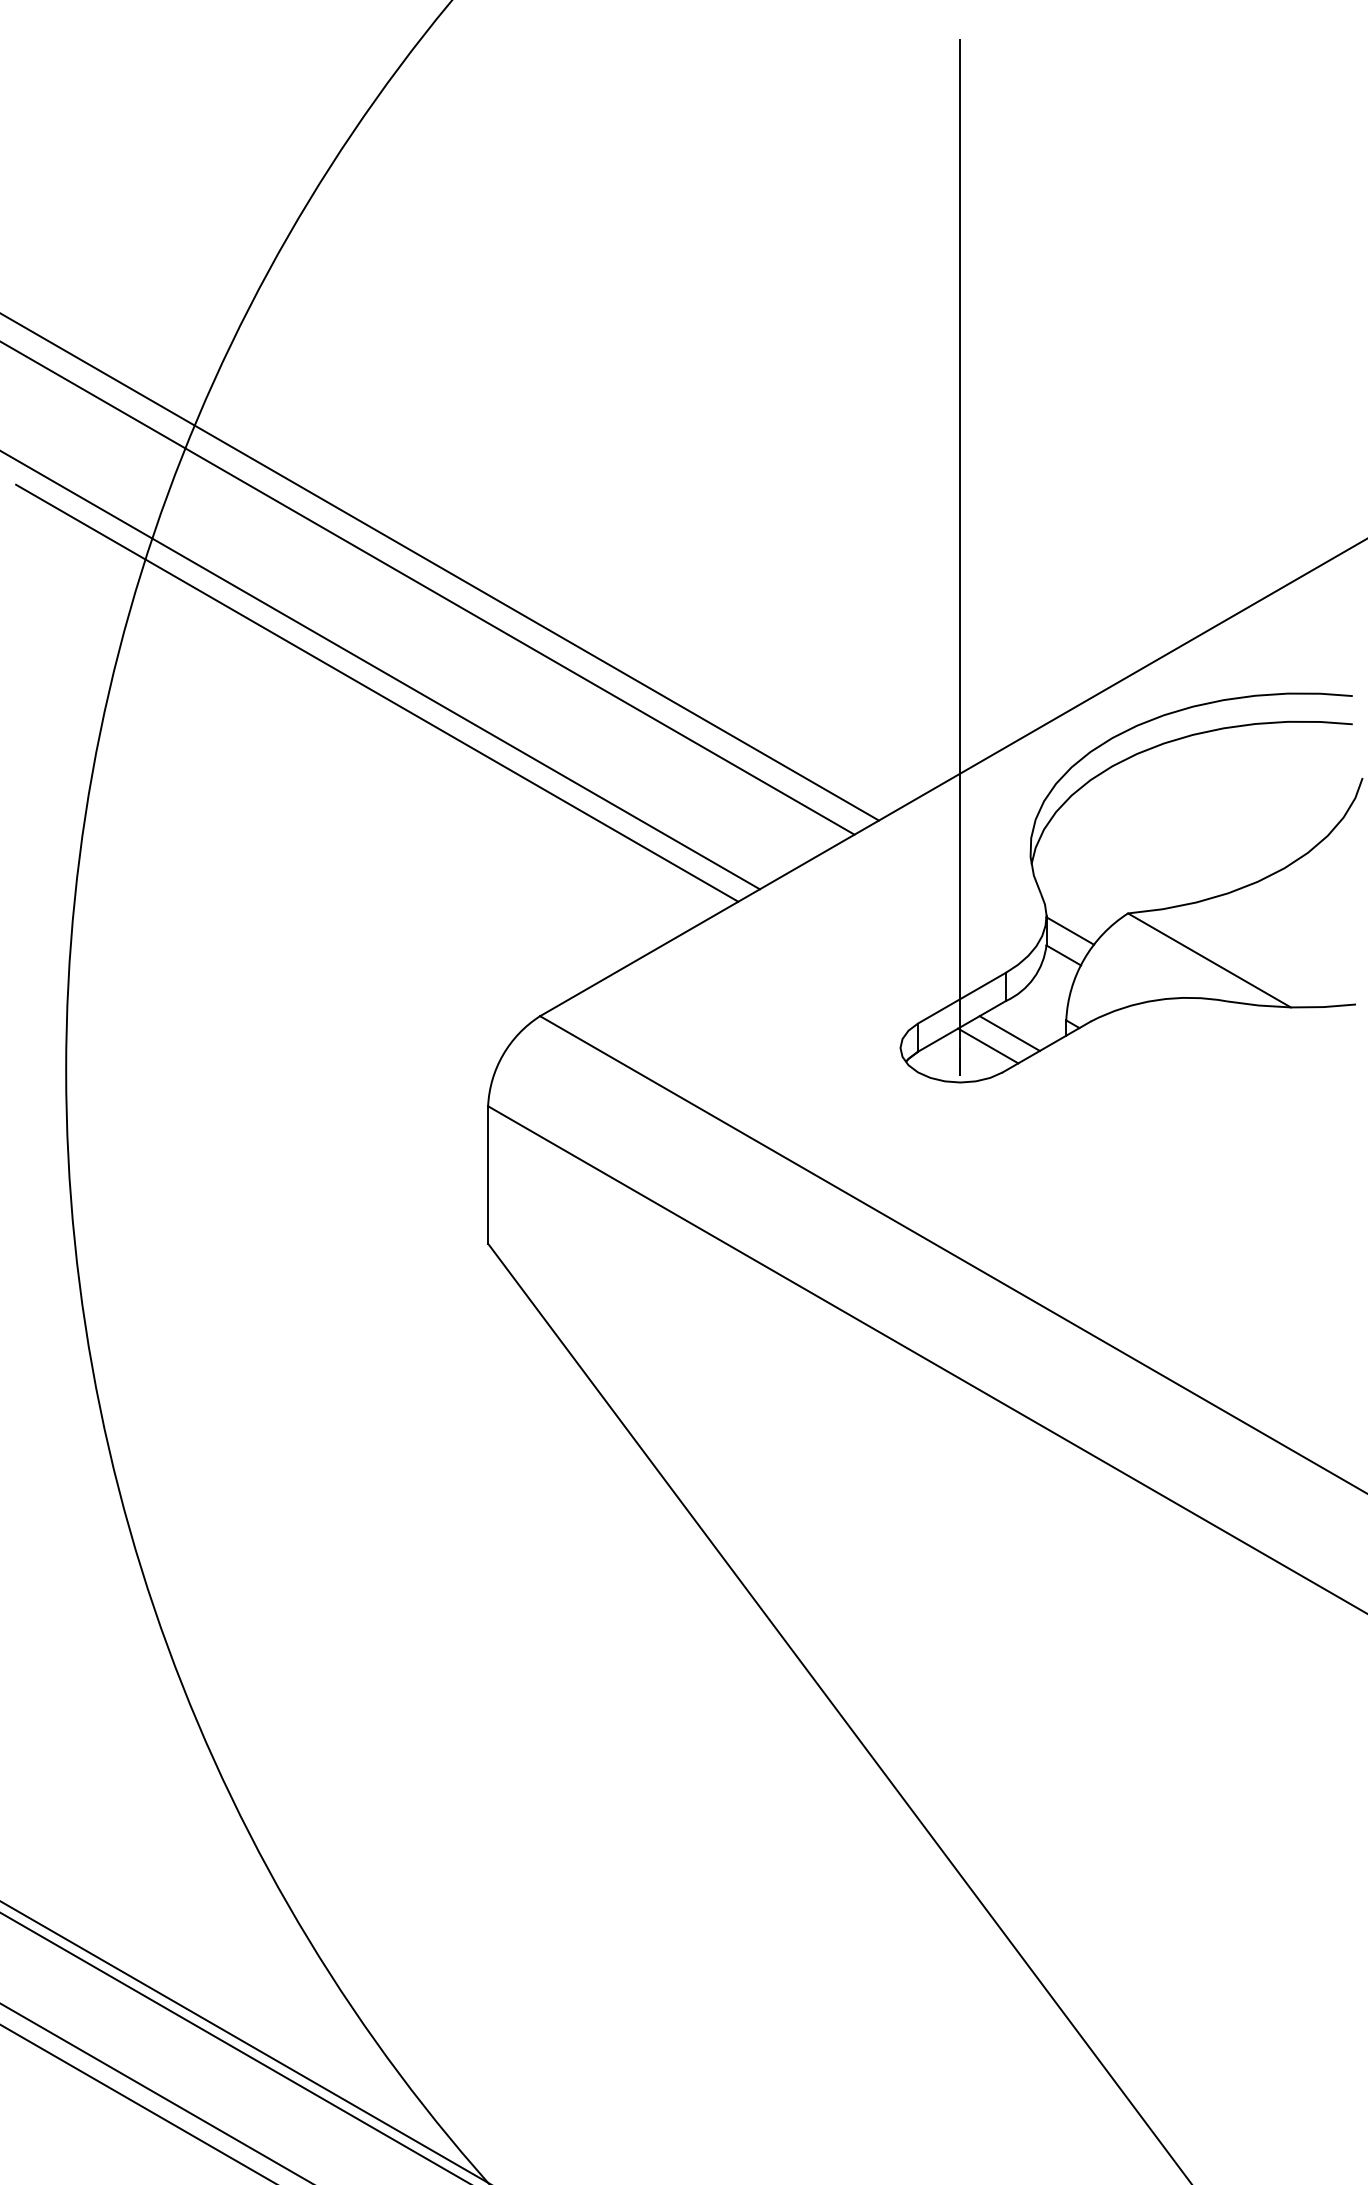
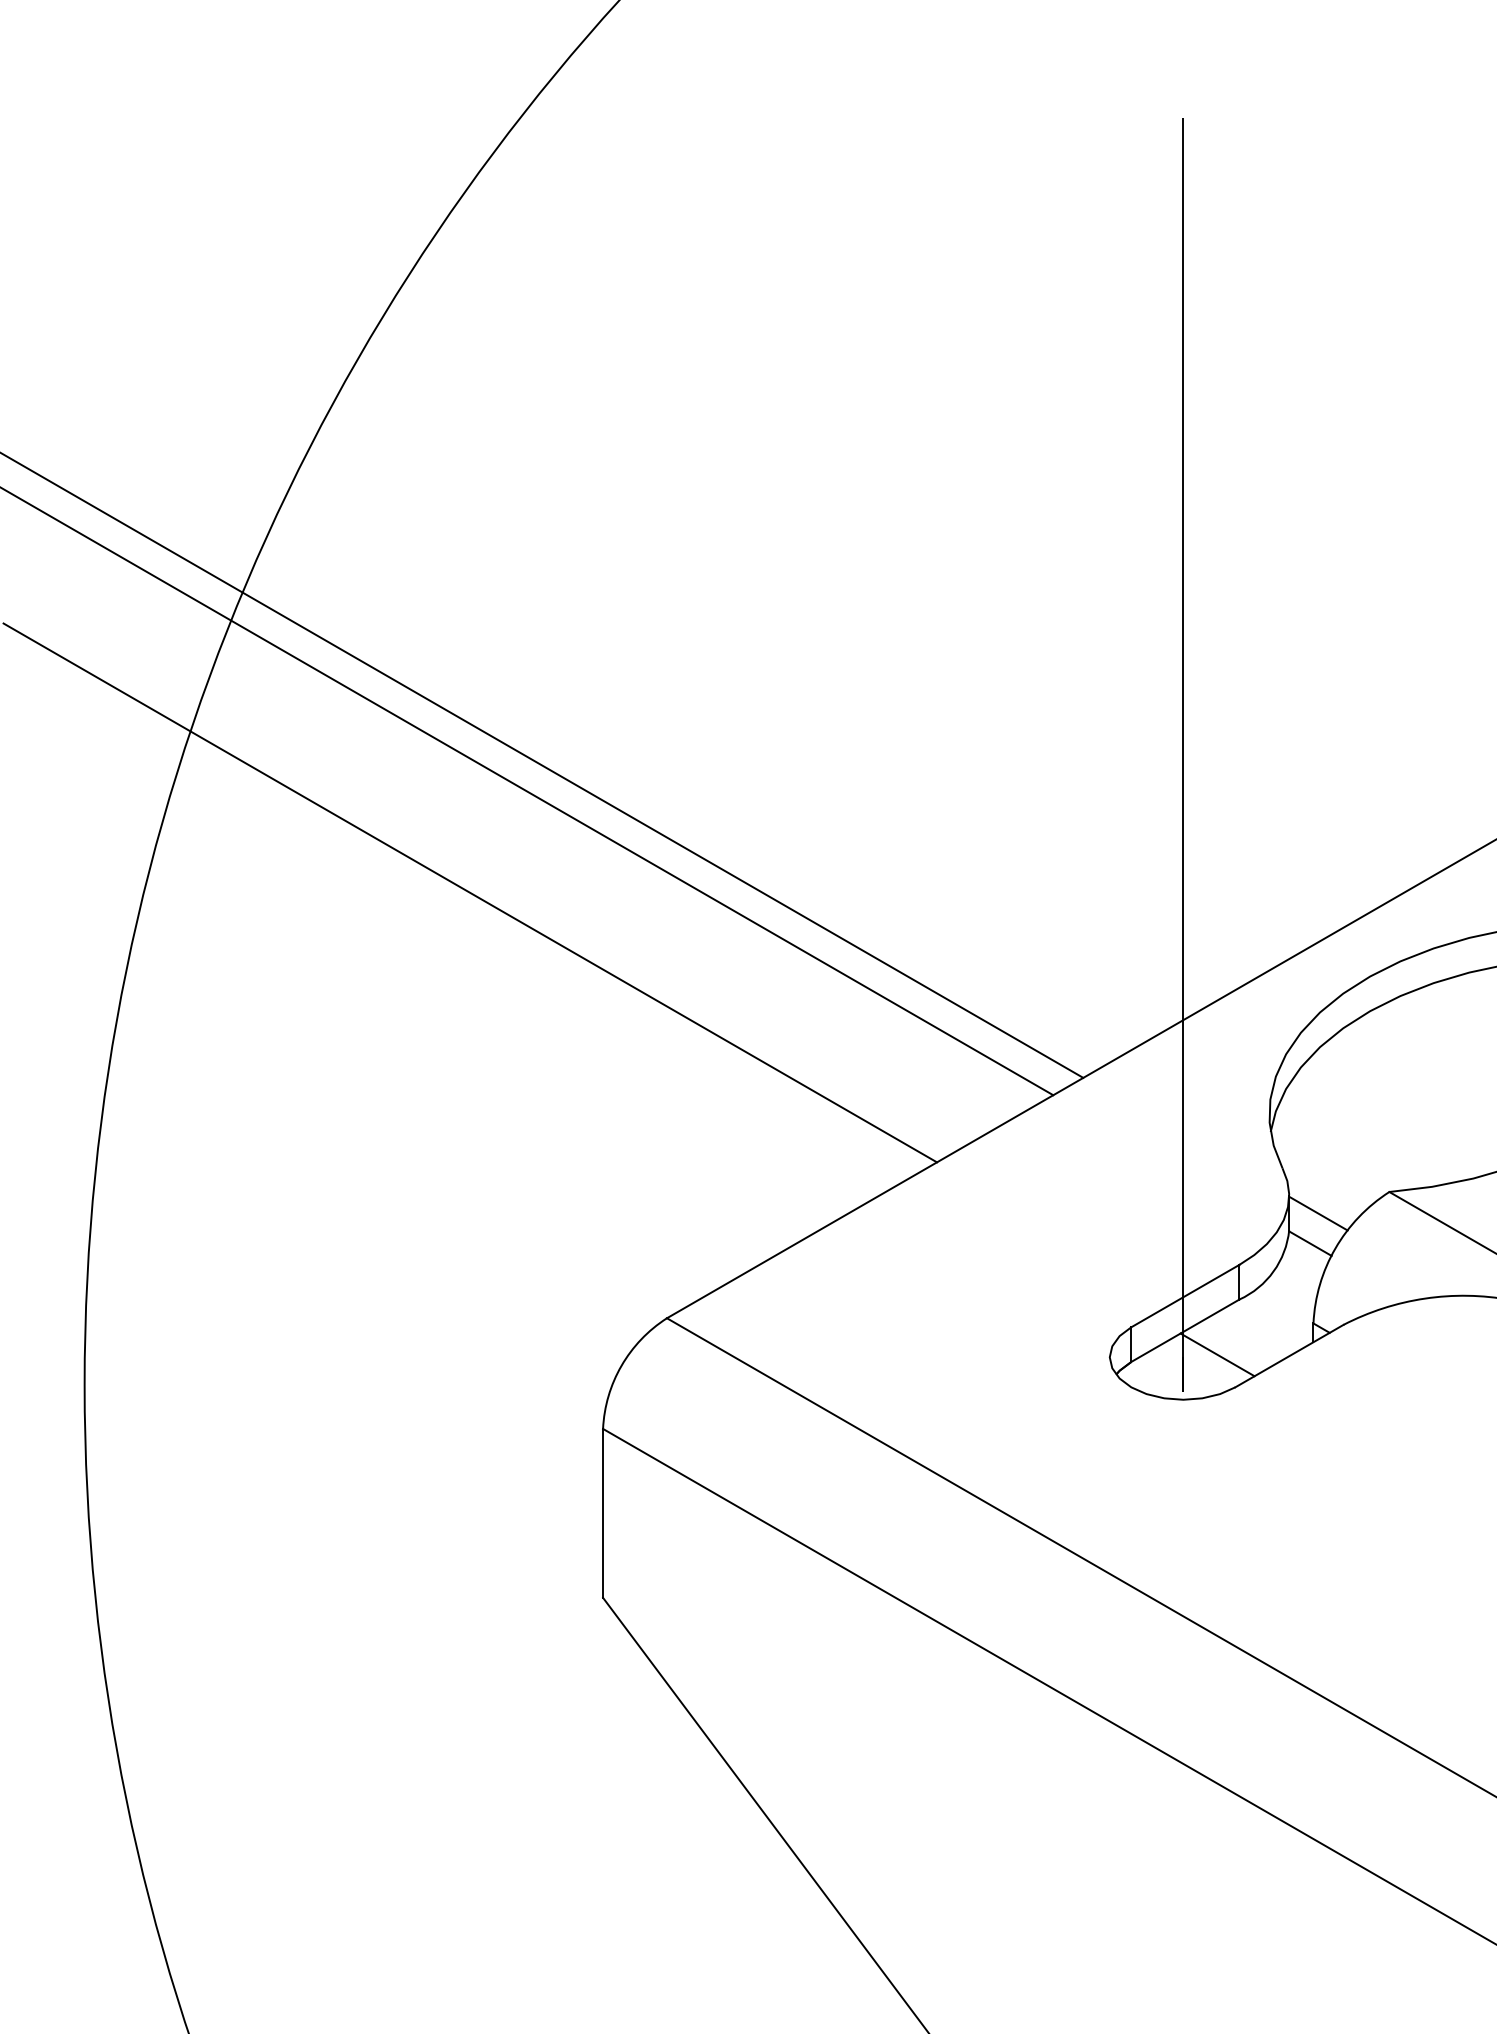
line: (377, 692) -> (467, 920), removed
line: (1009, 1033) -> (1243, 1339), removed

